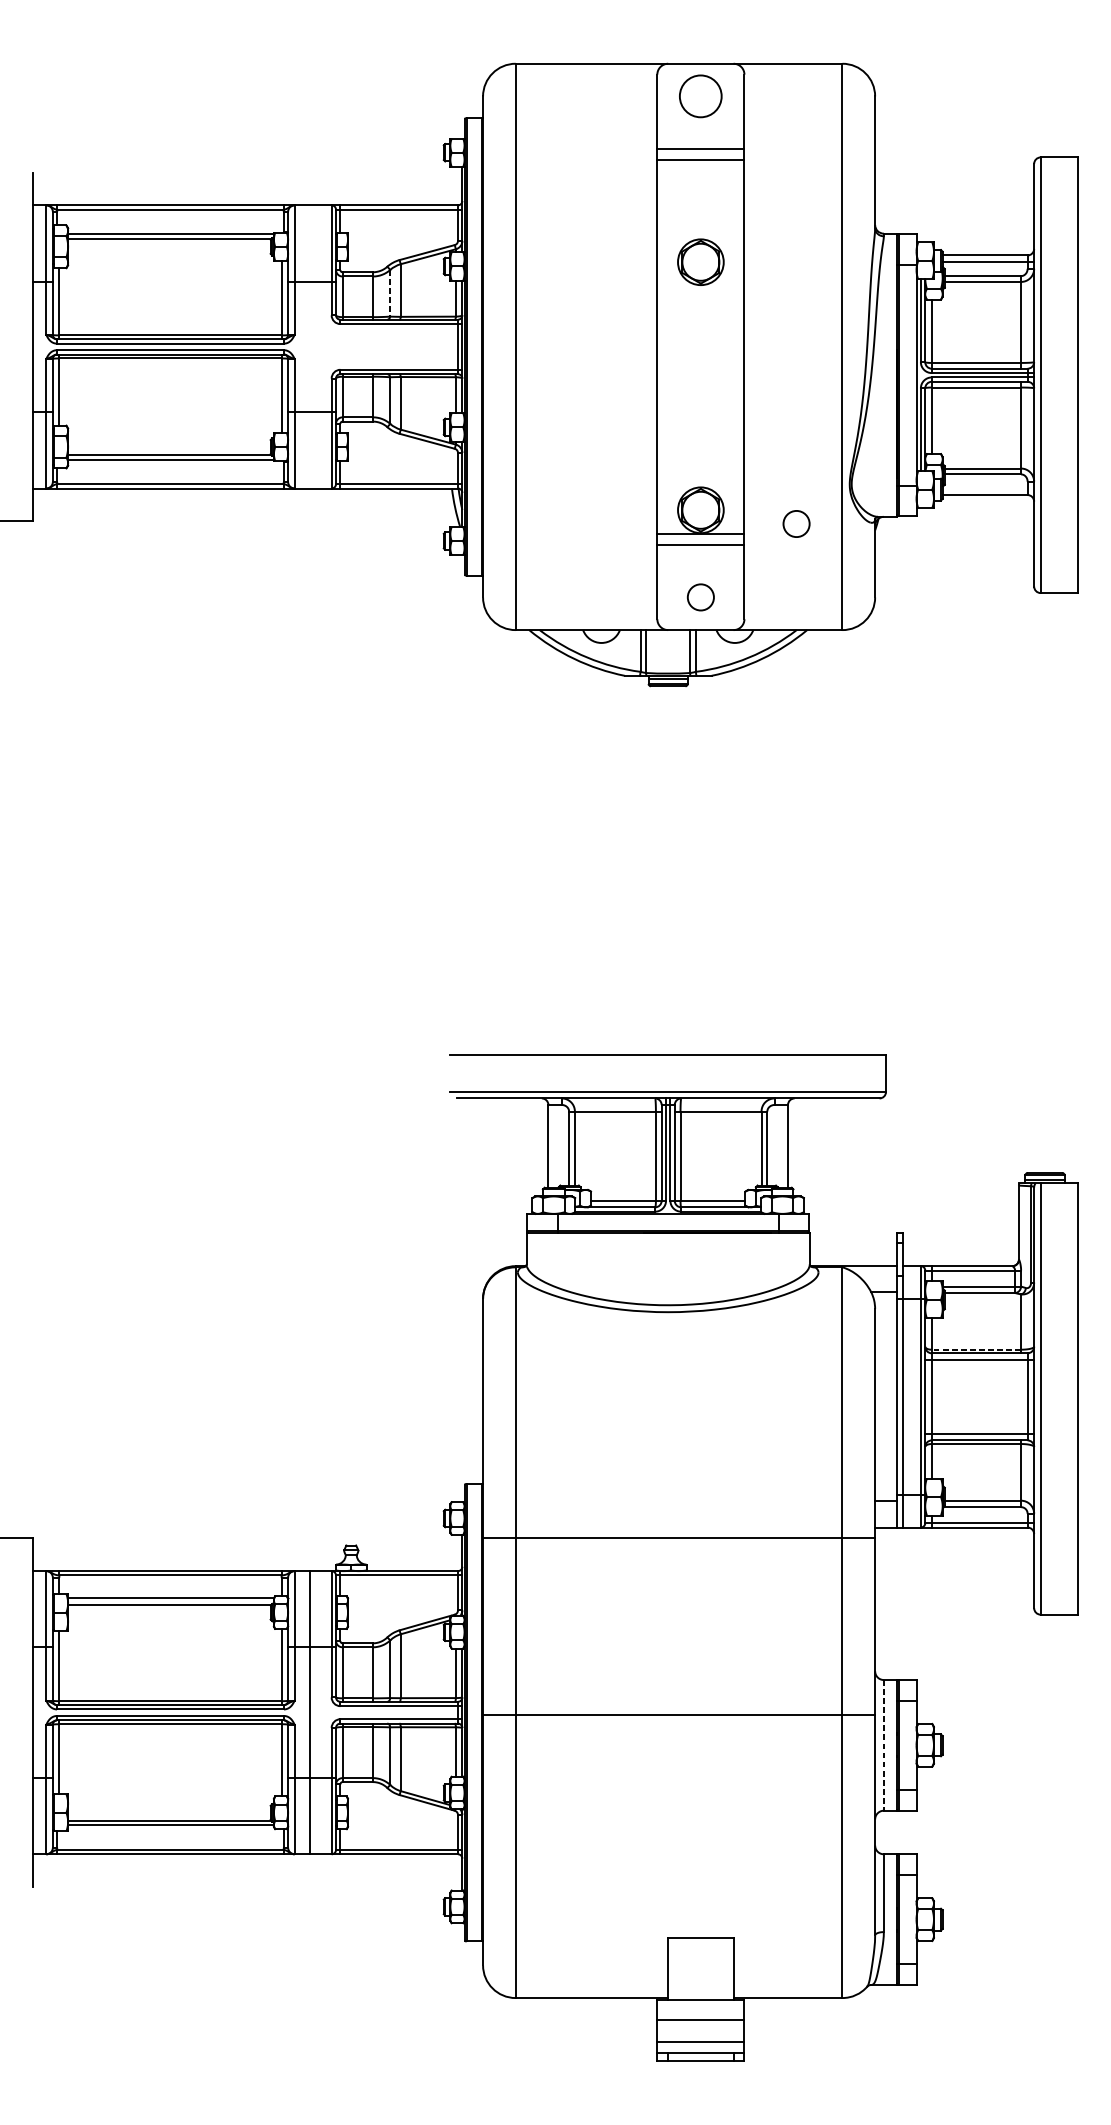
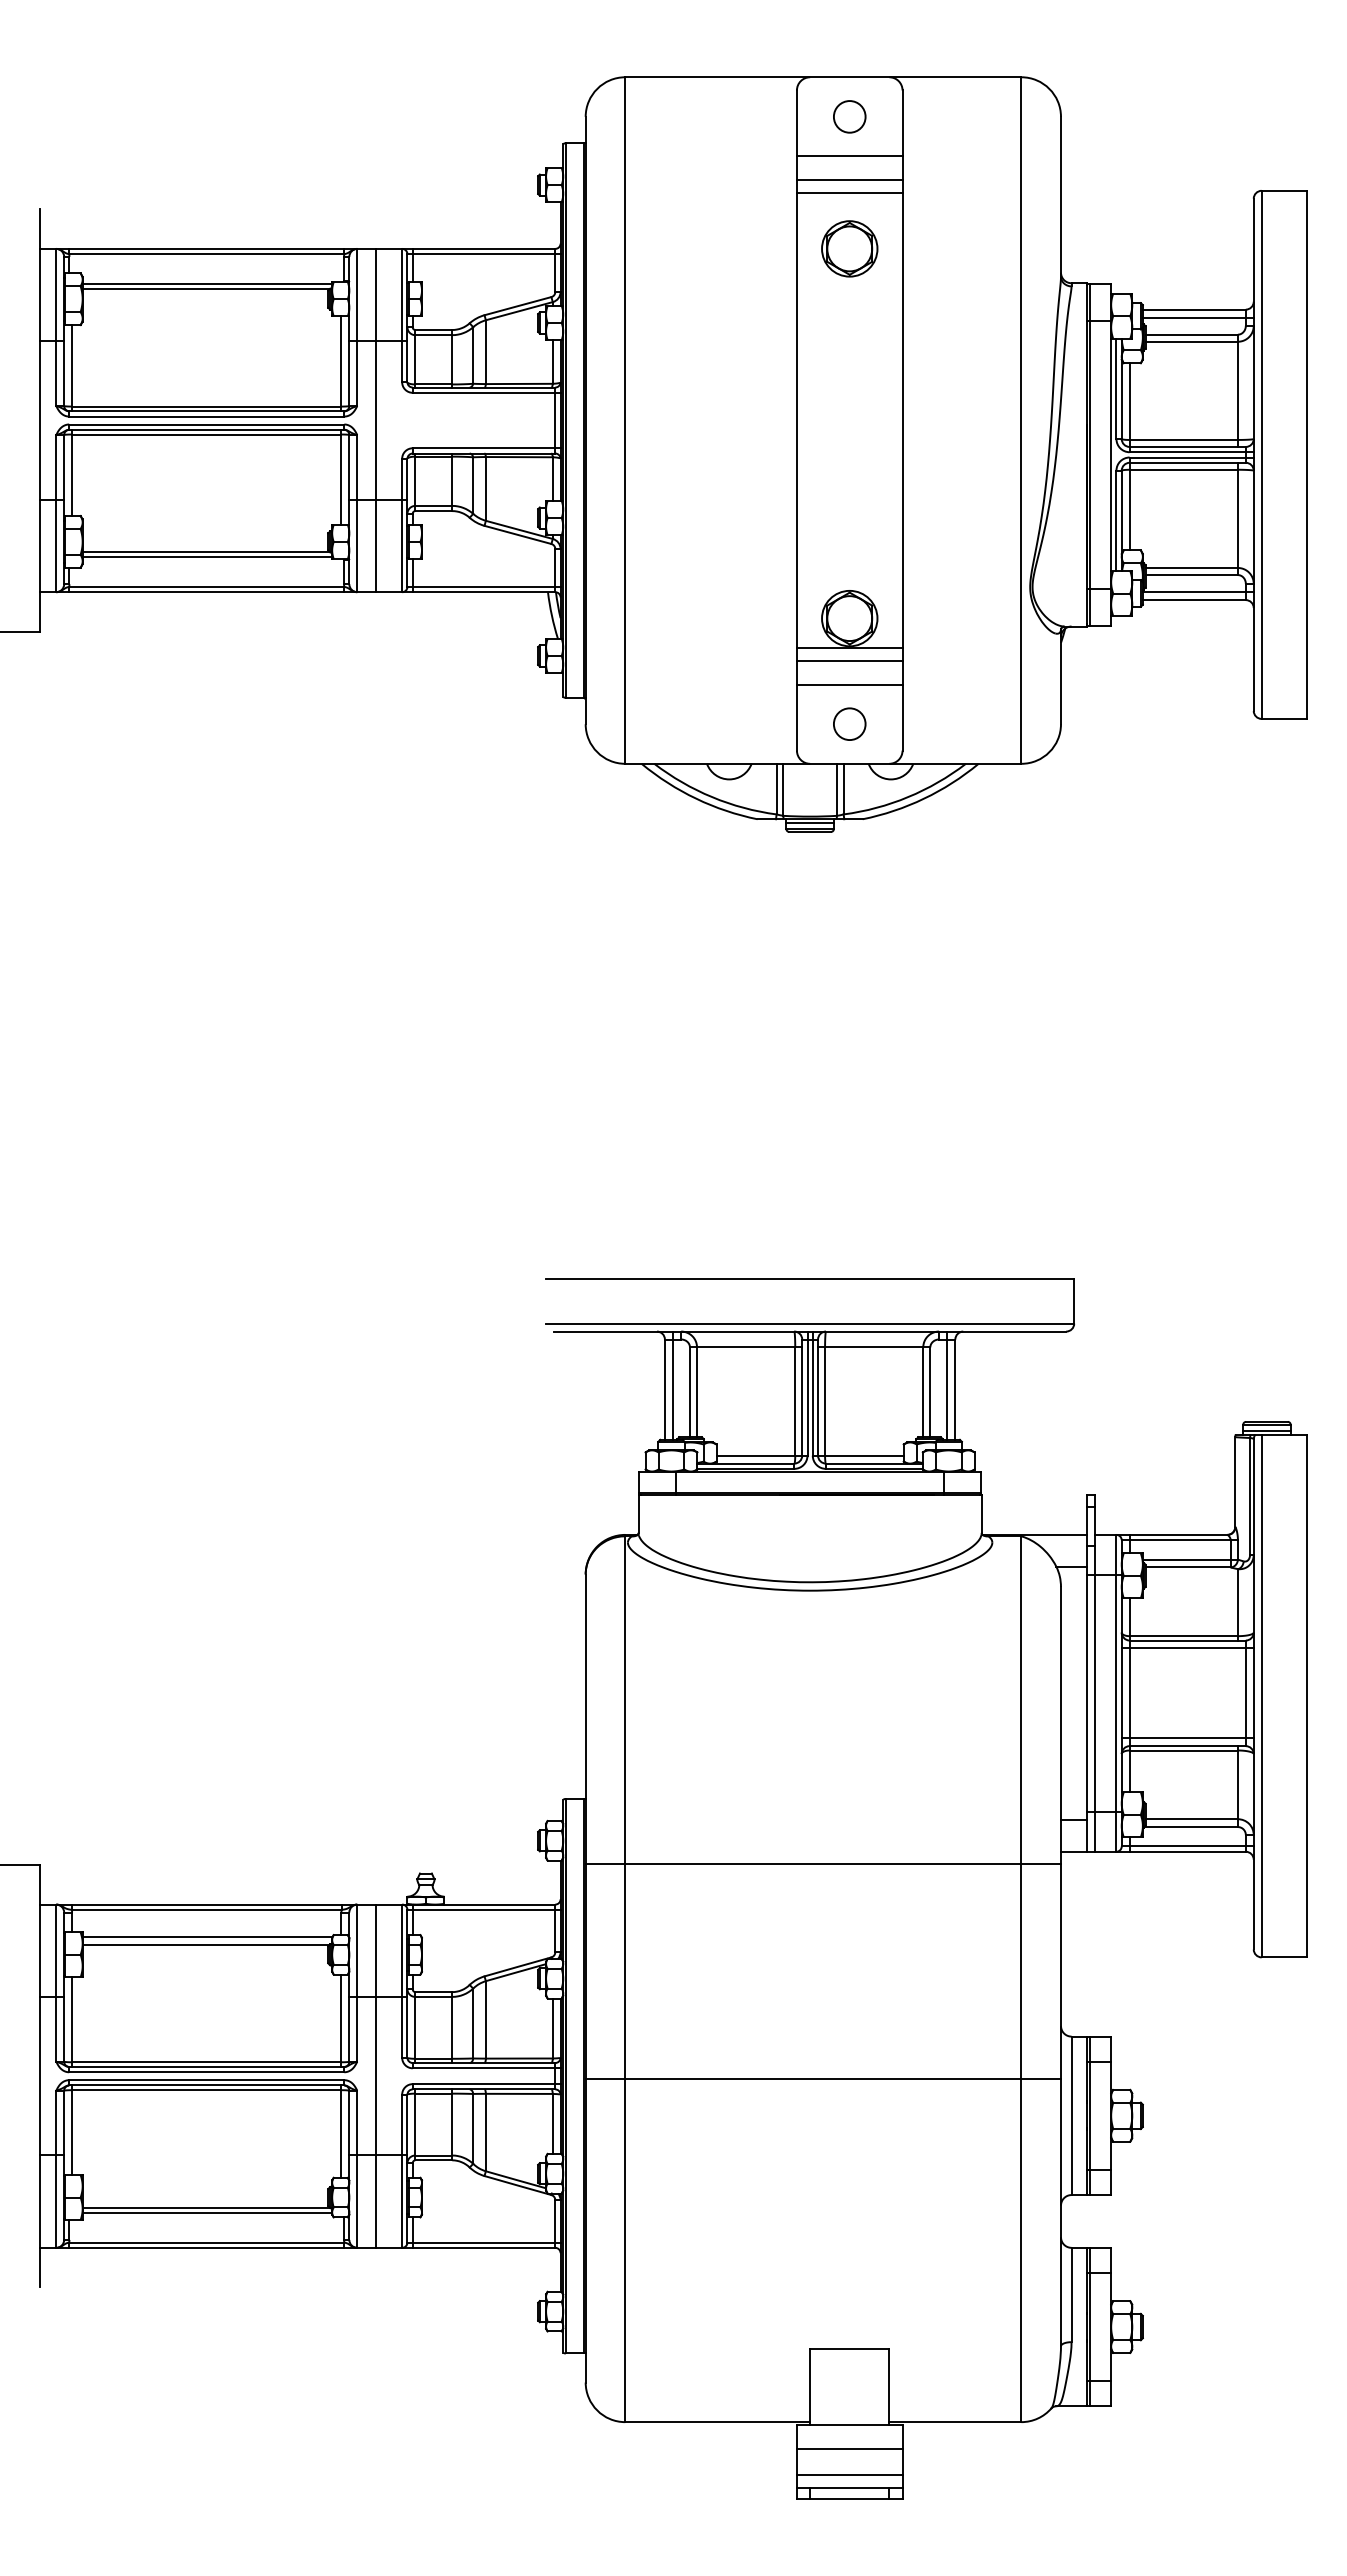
circle: (700, 96) -> (849, 116), size x0.62
line: (700, 129) -> (849, 156), added
part: (700, 261) -> (849, 248), moved
line: (390, 294) -> (473, 356), dashed -> solid
line: (309, 346) -> (375, 420), added
line: (987, 488) -> (1197, 592), added
circle: (796, 523) -> (965, 634), removed
line: (700, 564) -> (849, 684), added
line: (554, 1142) -> (672, 1385), added
line: (781, 1142) -> (947, 1385), added
line: (976, 1349) -> (1183, 1636), dashed -> solid
line: (883, 1745) -> (1071, 2116), dashed -> solid

